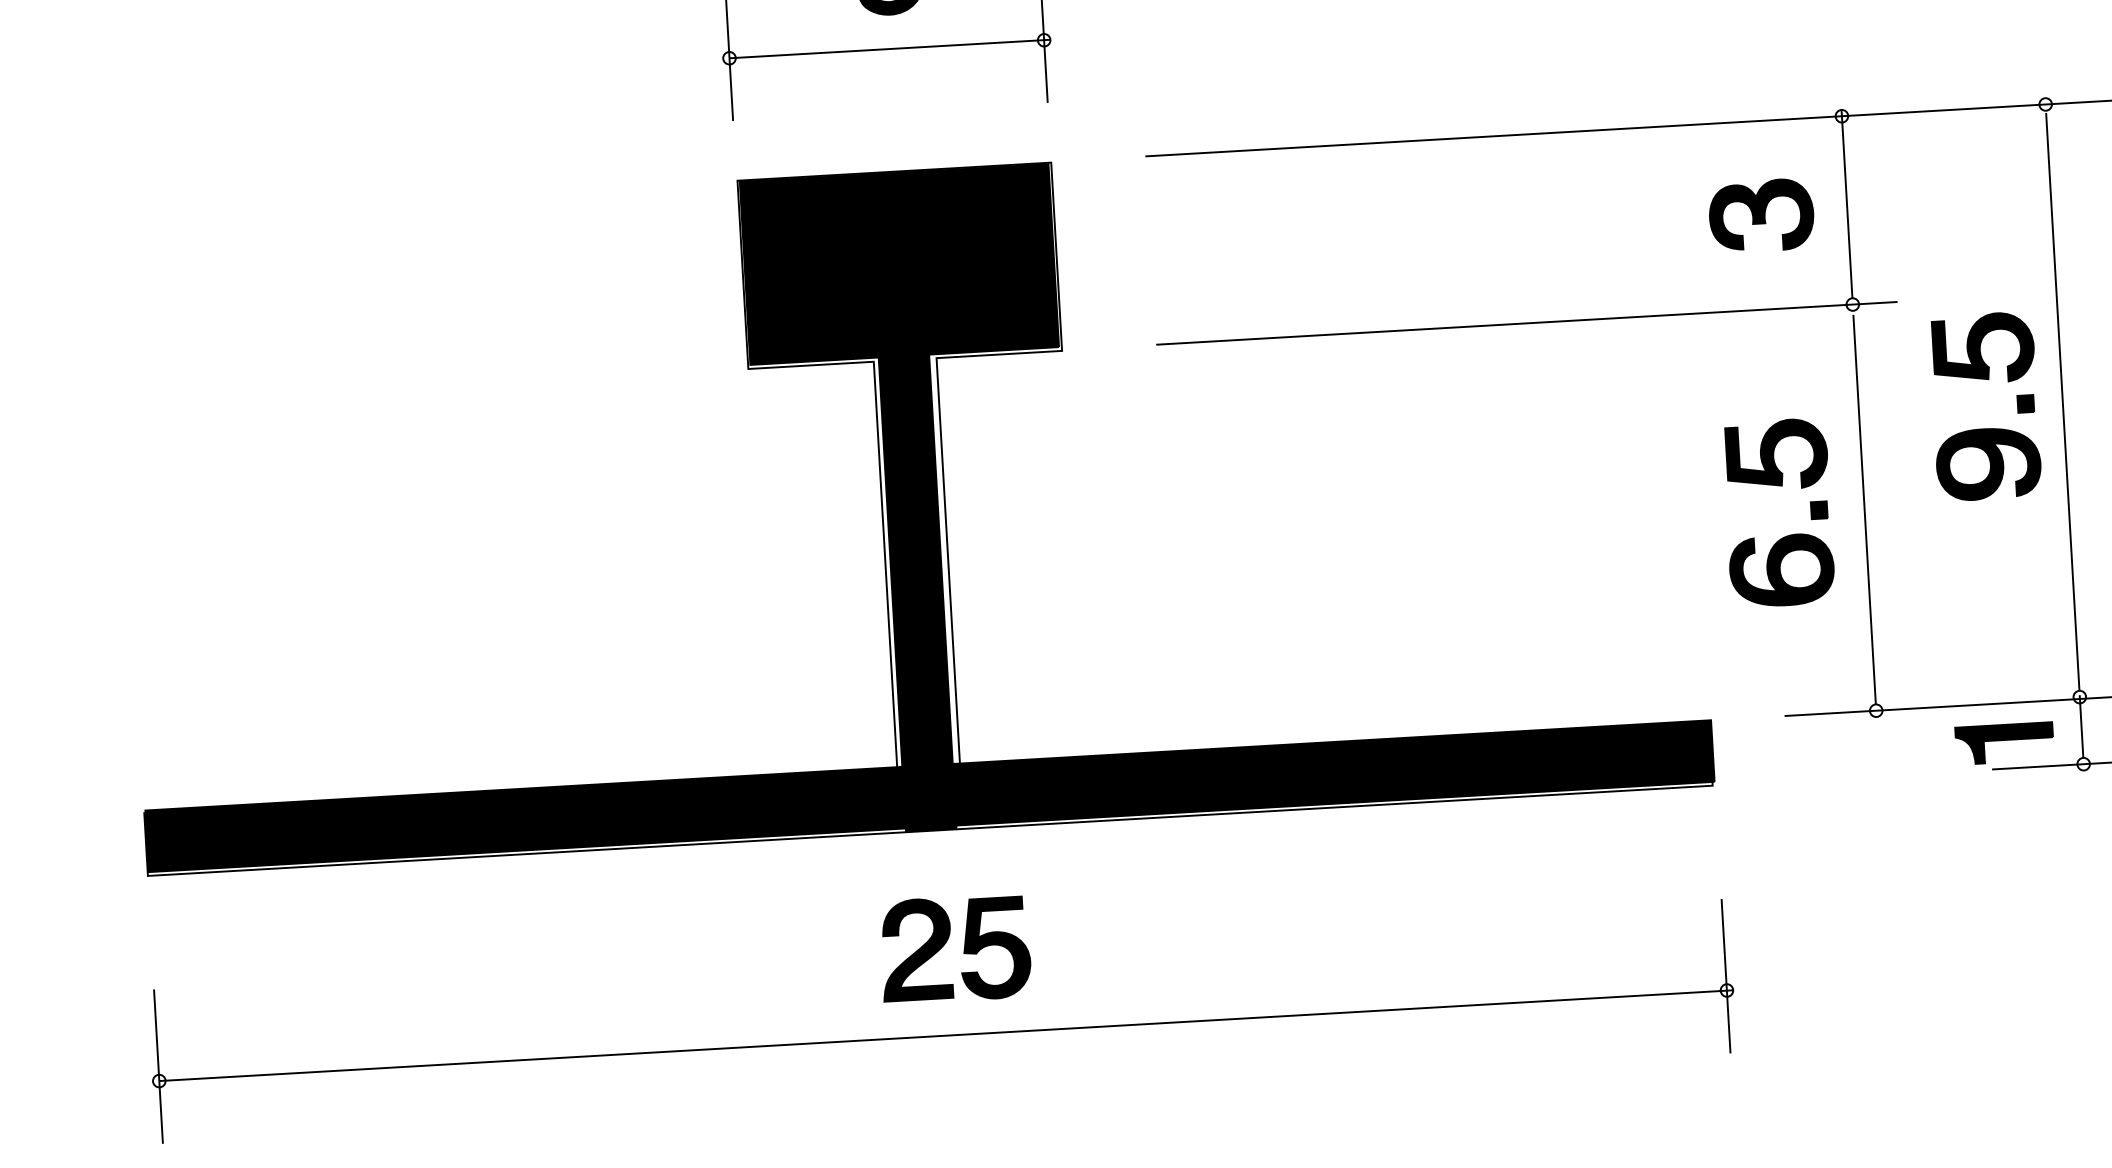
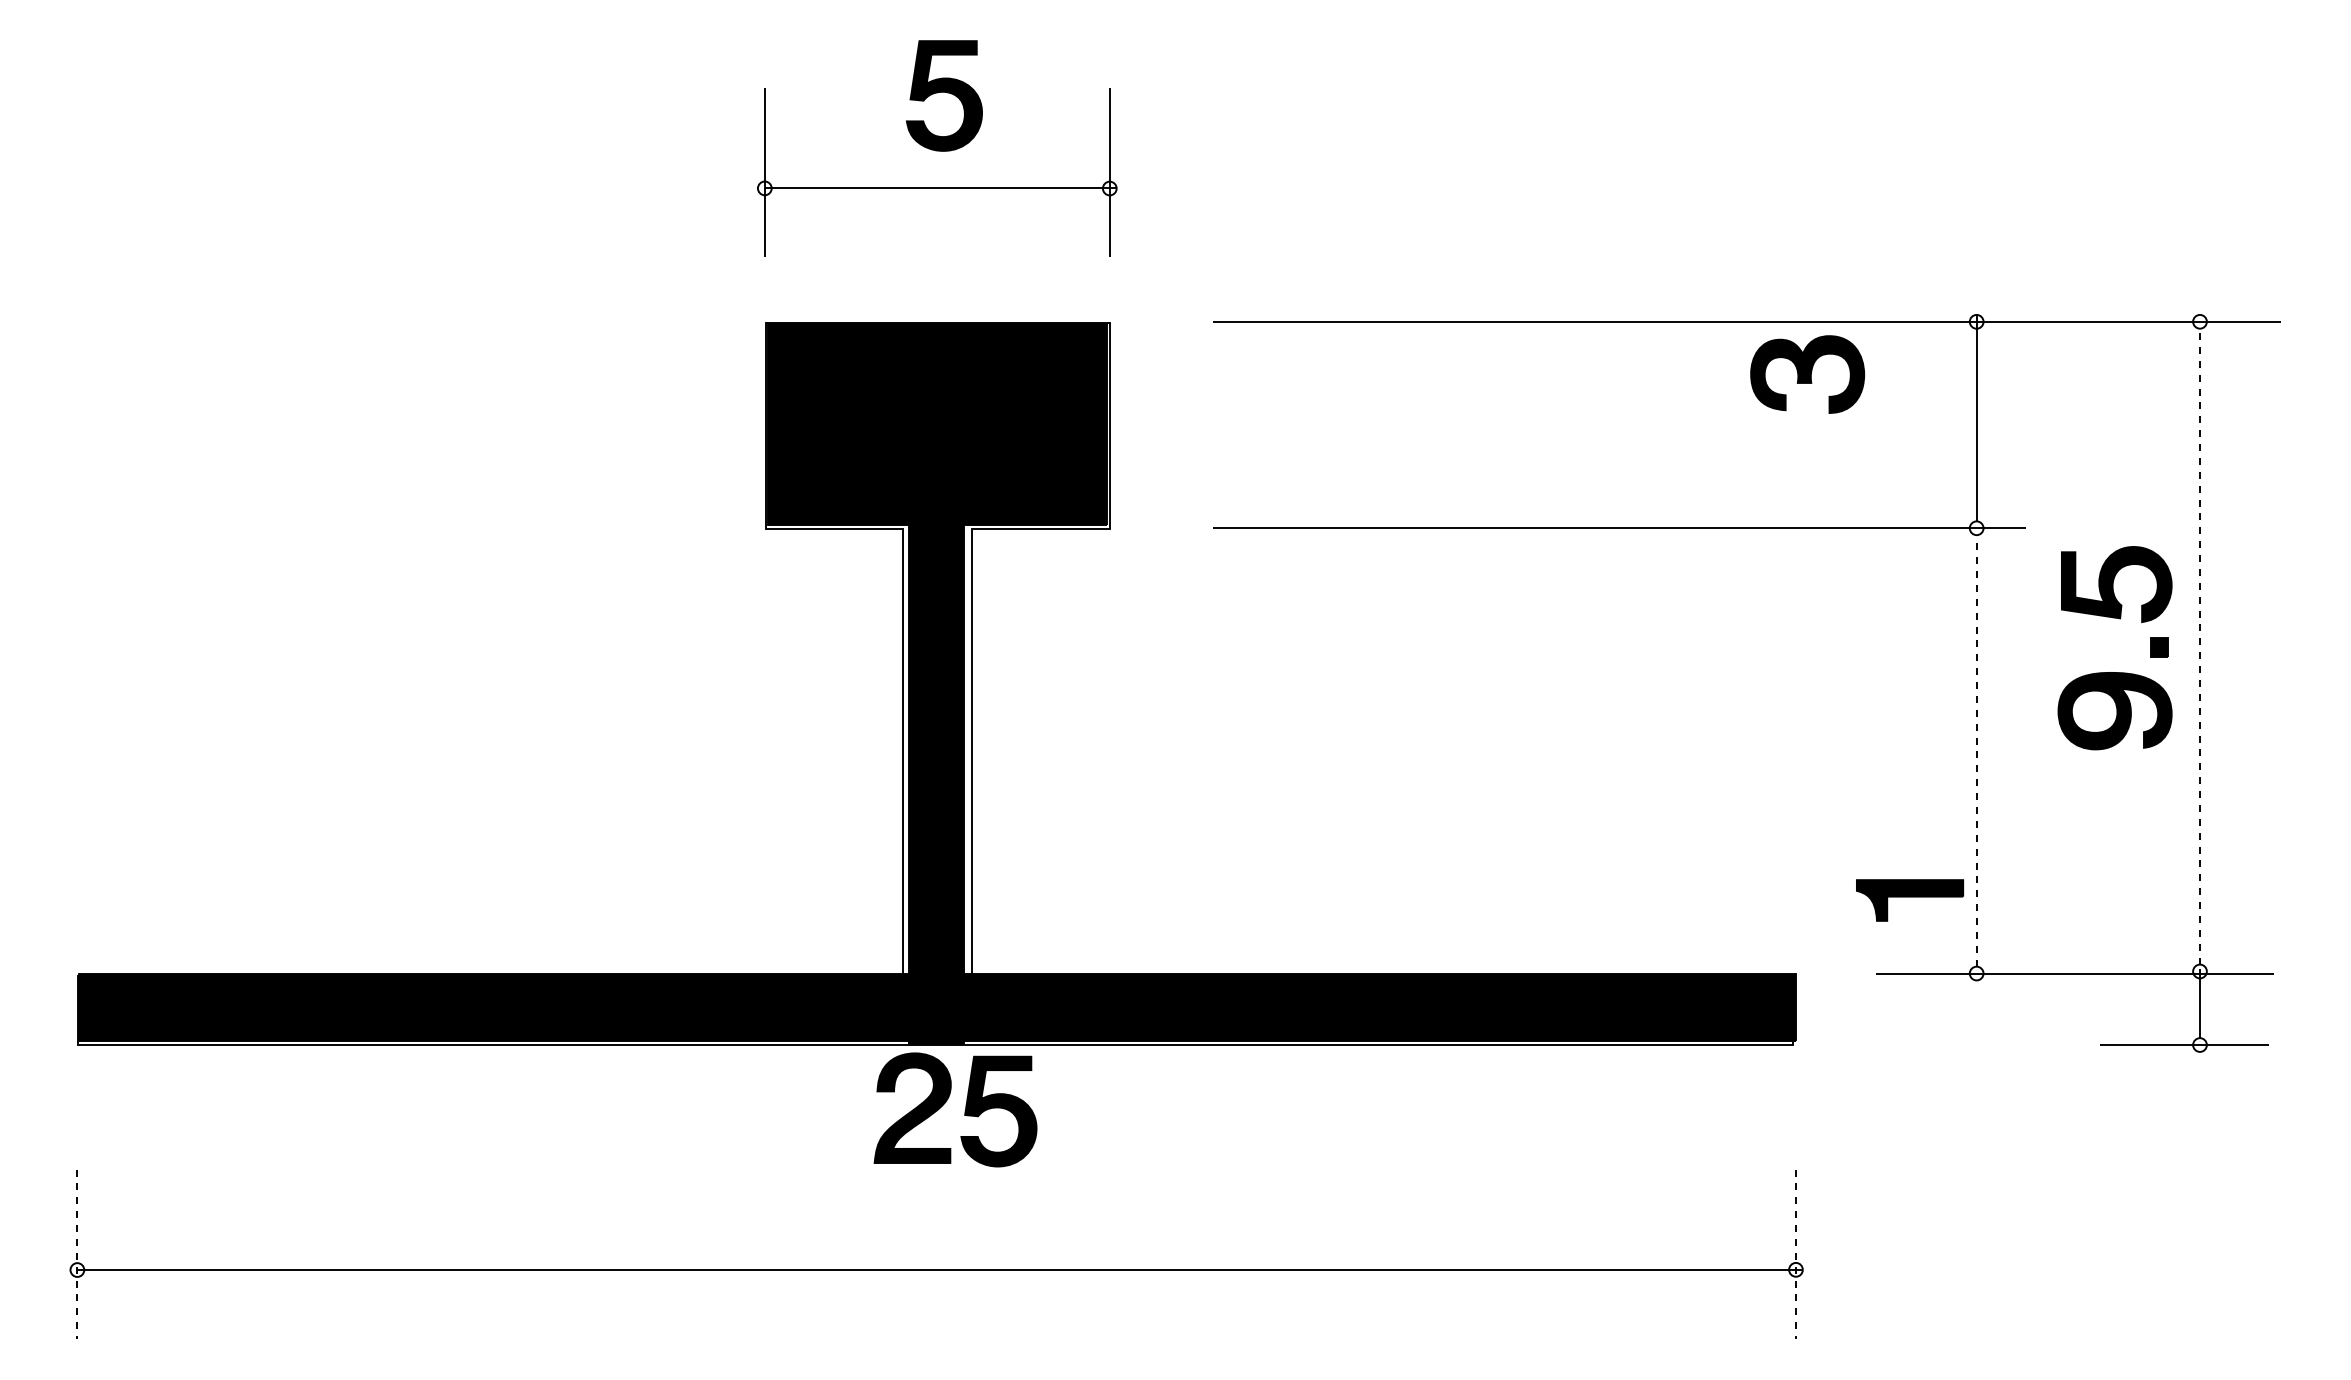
part: (1761, 215) -> (1807, 374), moved
line: (2063, 401) -> (2200, 647), solid -> dashed
line: (1864, 510) -> (1976, 753), solid -> dashed
part: (1787, 535) -> (1890, 776), removed
part: (2004, 743) -> (1909, 900), moved
part: (963, 950) -> (964, 1111), moved
line: (1725, 976) -> (1795, 1254), solid -> dashed
line: (158, 1066) -> (77, 1254), solid -> dashed

